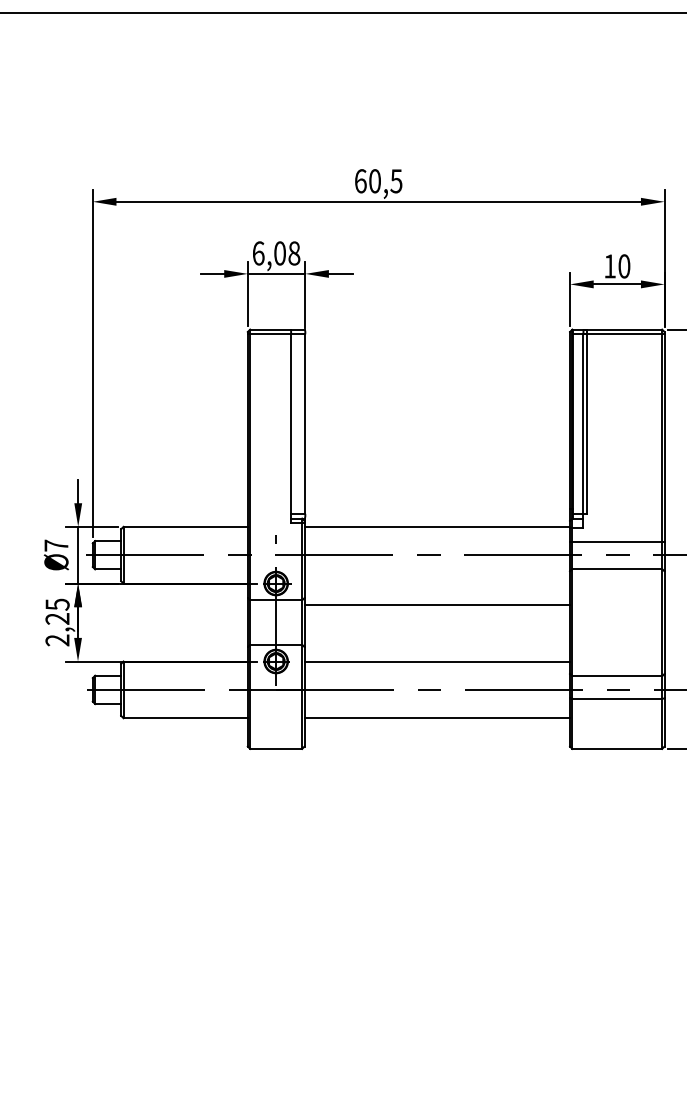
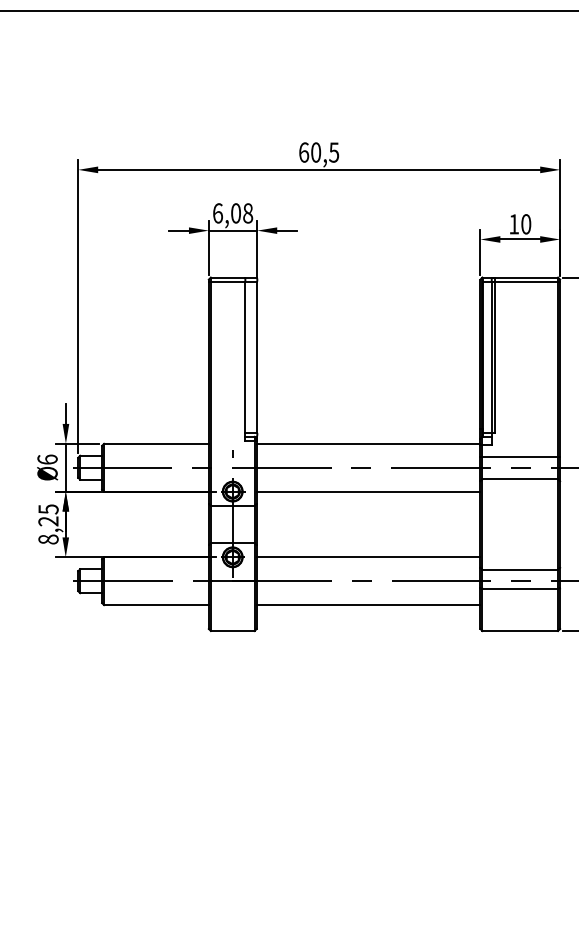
text: (56, 545) -> (47, 459), Ø7 -> Ø6
line: (437, 604) -> (368, 491), moved
text: (57, 640) -> (48, 539), 2,25 -> 8,25

